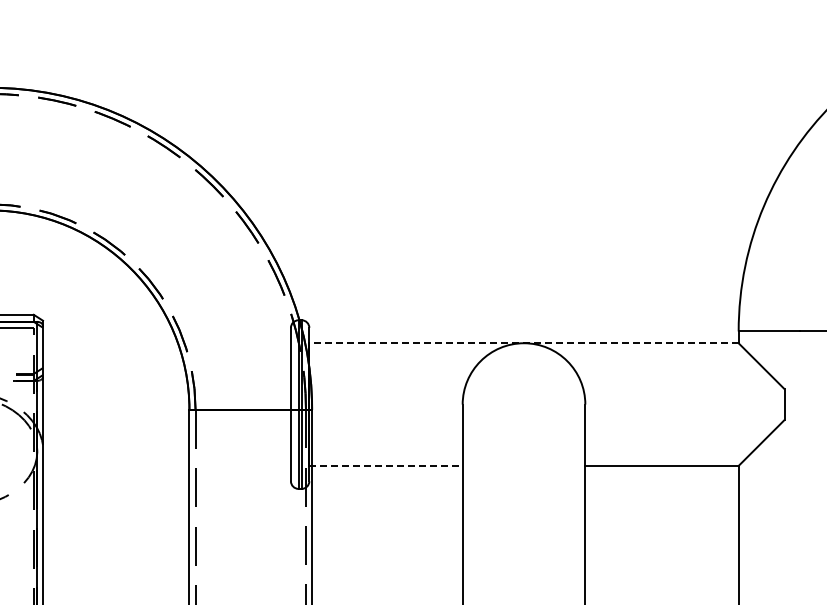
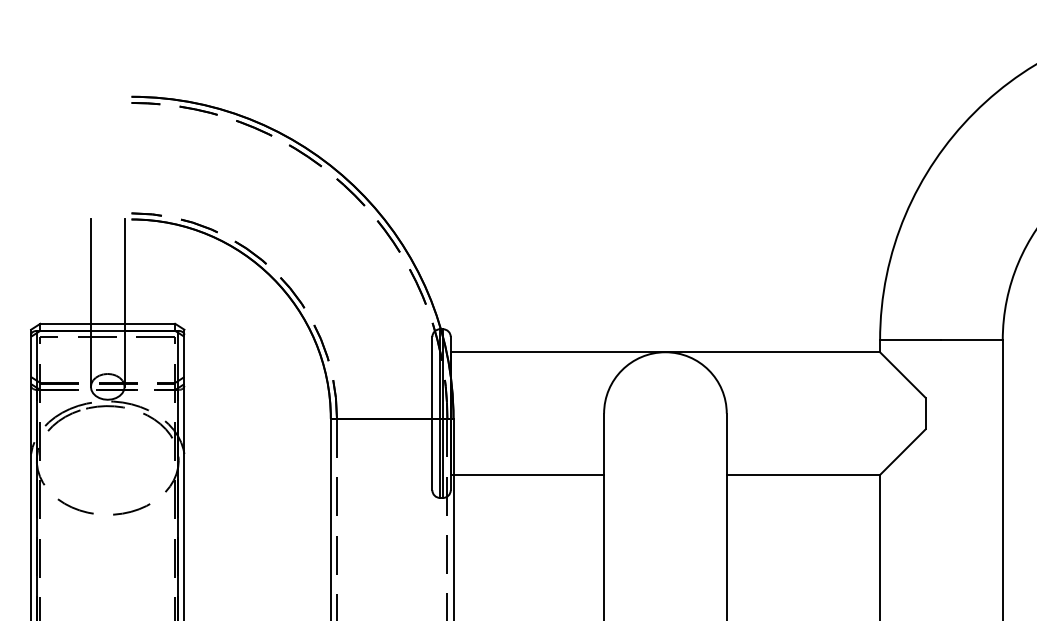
line: (524, 343) -> (665, 352), dashed -> solid
line: (386, 465) -> (527, 474), dashed -> solid

